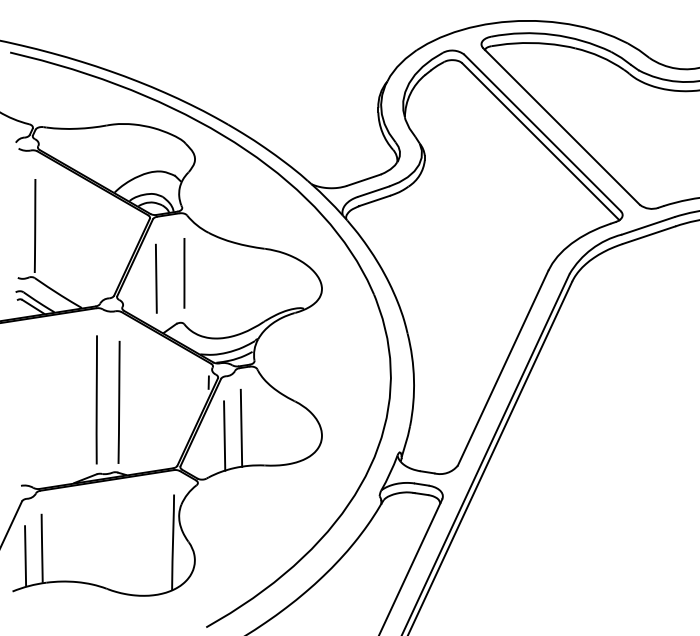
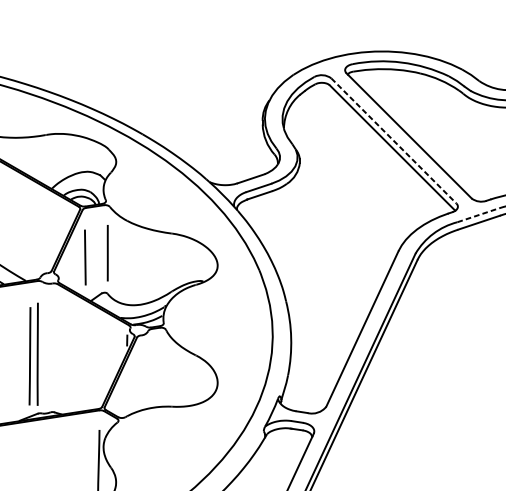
line: (542, 132) -> (393, 140), solid -> dashed
line: (648, 225) -> (478, 214), solid -> dashed
line: (118, 401) -> (29, 355), moved
line: (241, 427) -> (153, 376), removed
line: (224, 435) -> (139, 382), removed

